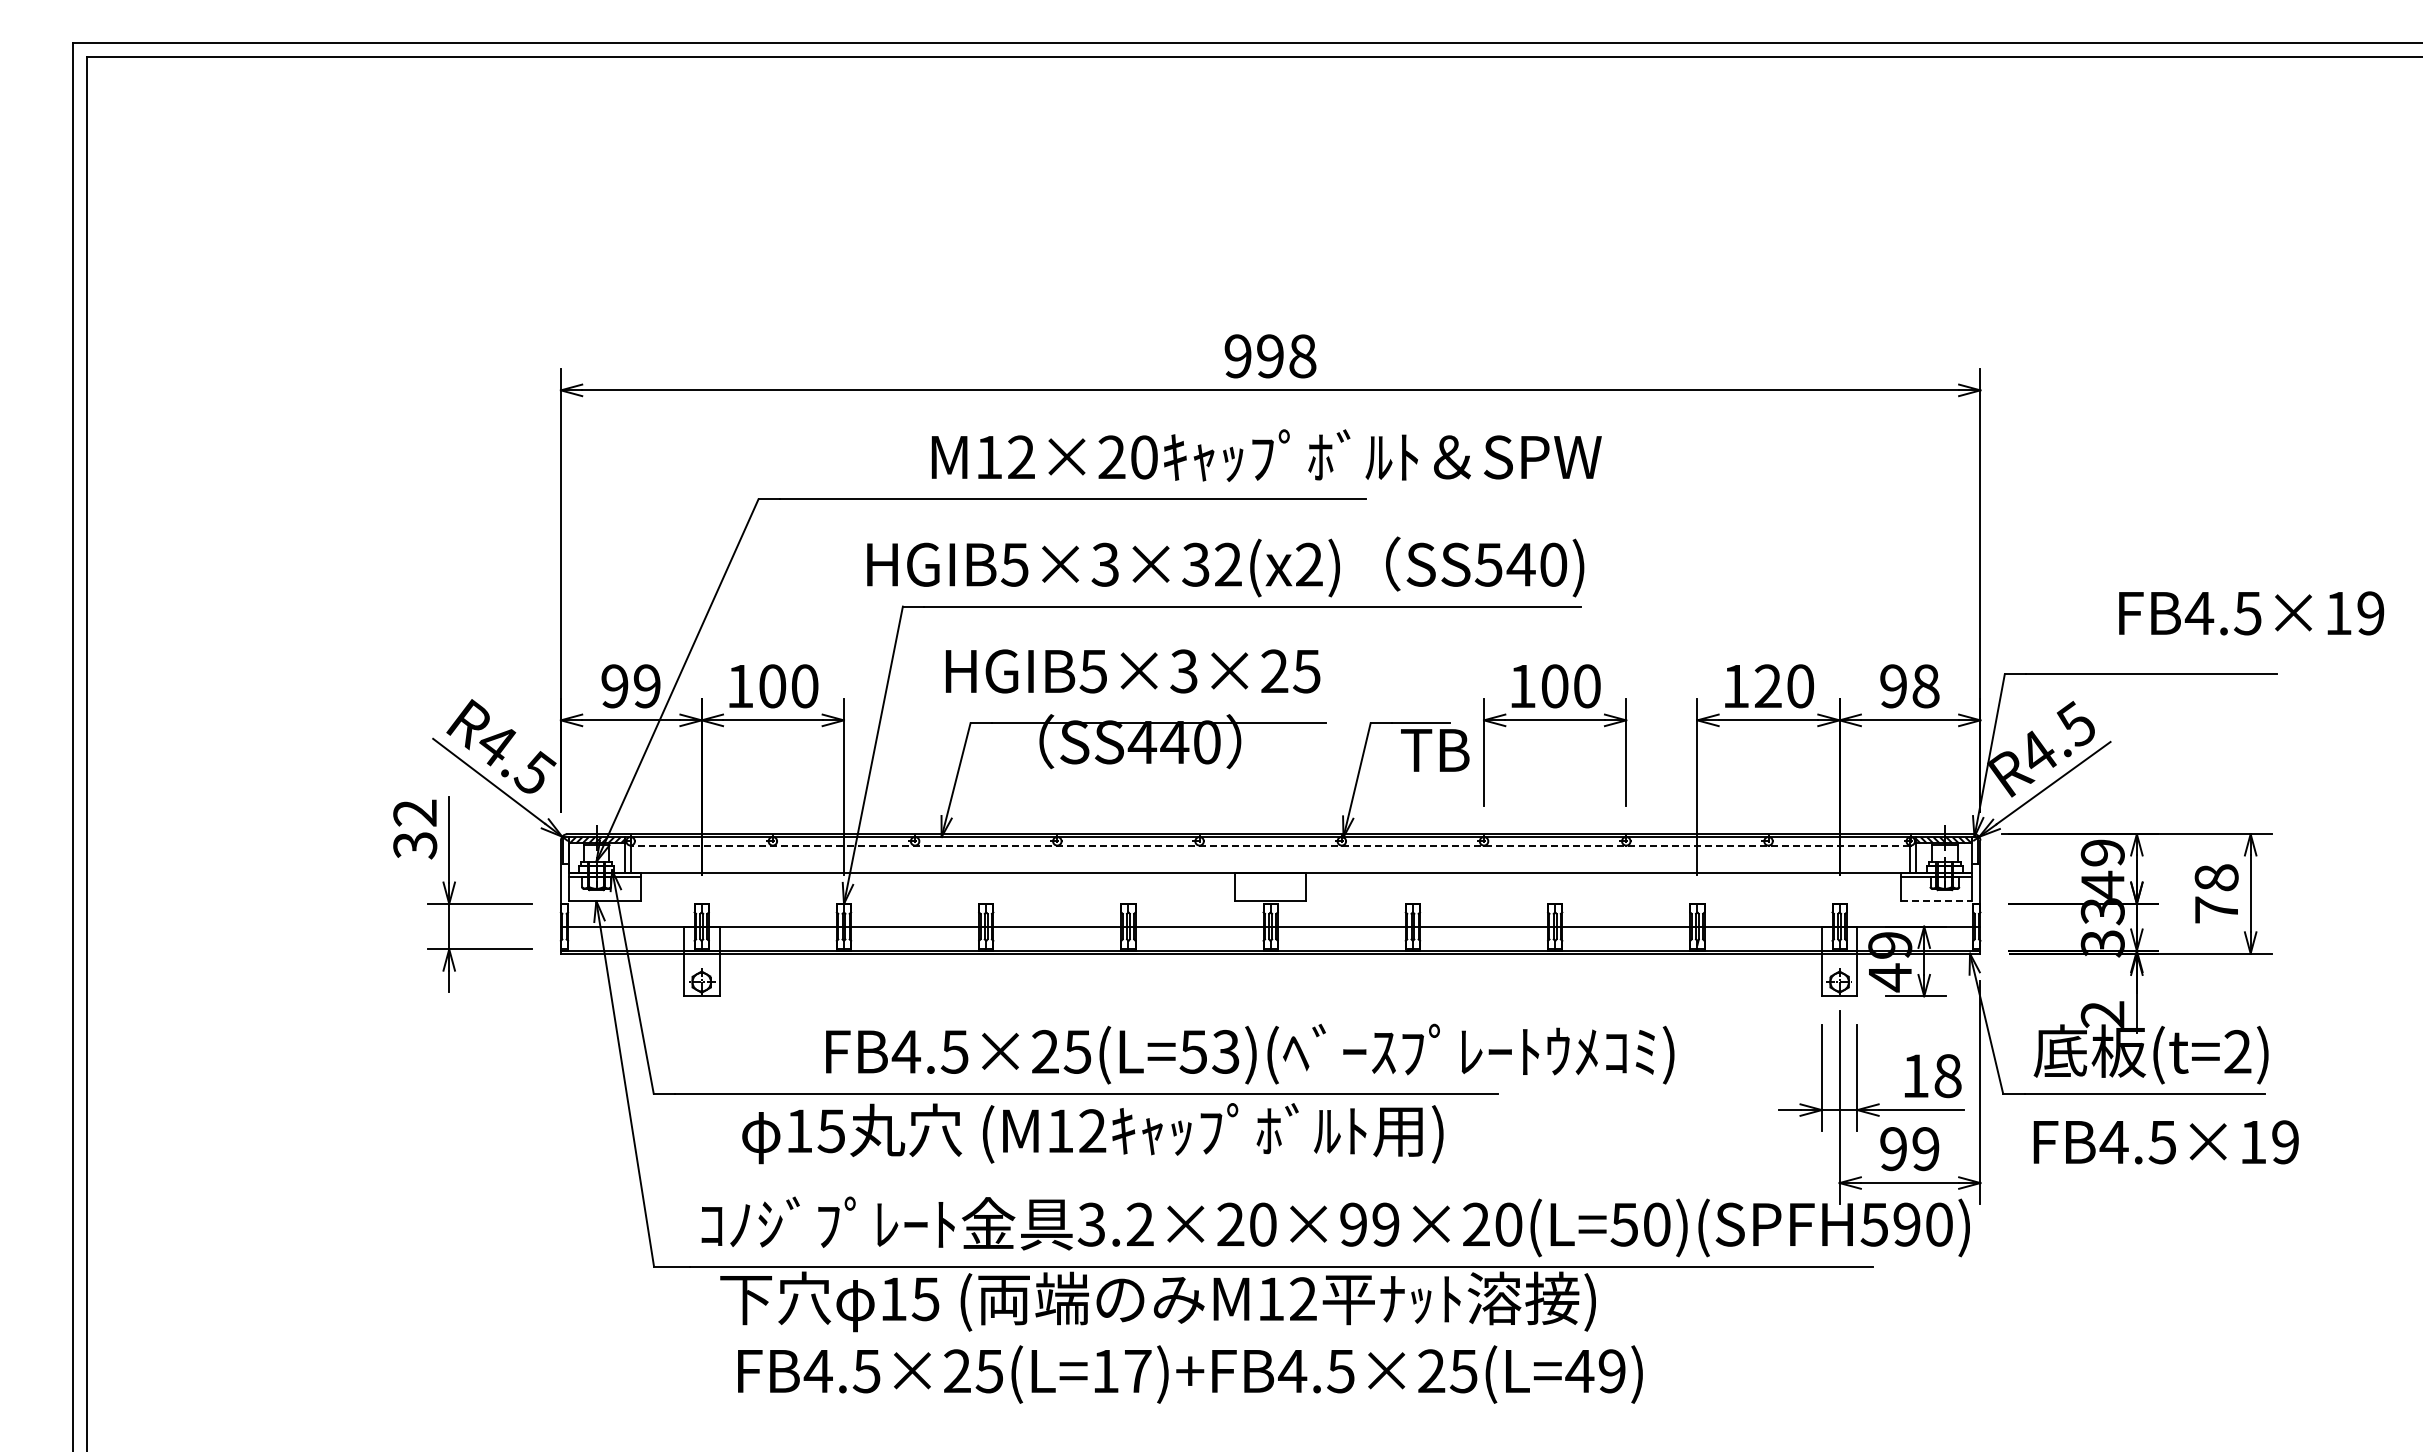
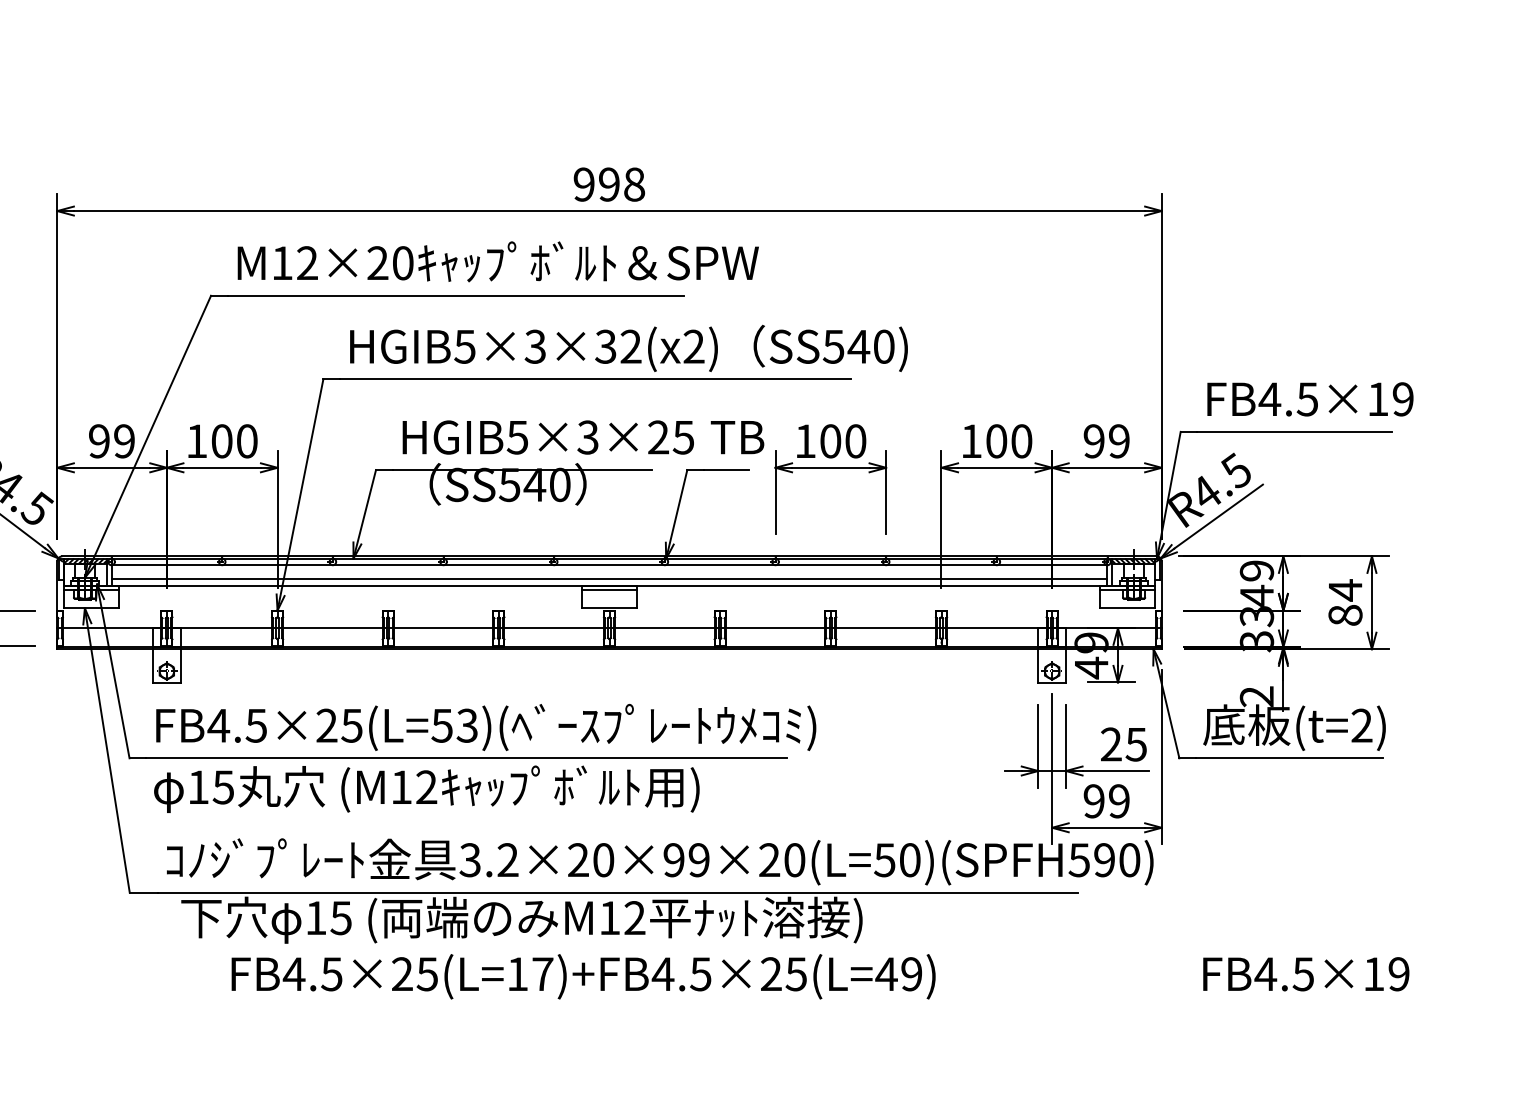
text: (1266, 455) -> (498, 261), moved
text: (1225, 566) -> (628, 348), moved
text: (2251, 613) -> (1310, 399), moved
text: (1133, 671) -> (548, 437), moved
text: (1767, 686) -> (996, 441), 120 -> 100
text: (1925, 686) -> (1118, 441), 98 -> 99
text: (1142, 742) -> (509, 485), SS440 -> SS540
text: (1435, 750) -> (737, 437), moved
line: (1270, 845) -> (609, 565), dashed -> solid
line: (1270, 862) -> (609, 578), added
line: (1270, 877) -> (609, 590), added
text: (2216, 893) -> (1345, 602), 78 -> 84
line: (1936, 901) -> (1127, 608), dashed -> solid
text: (1250, 1053) -> (486, 726), moved
text: (1931, 1076) -> (1123, 744), 18 -> 25
text: (1092, 1133) -> (426, 789), moved
text: (2165, 1142) -> (1305, 974), moved
text: (1190, 1374) -> (583, 976), moved

